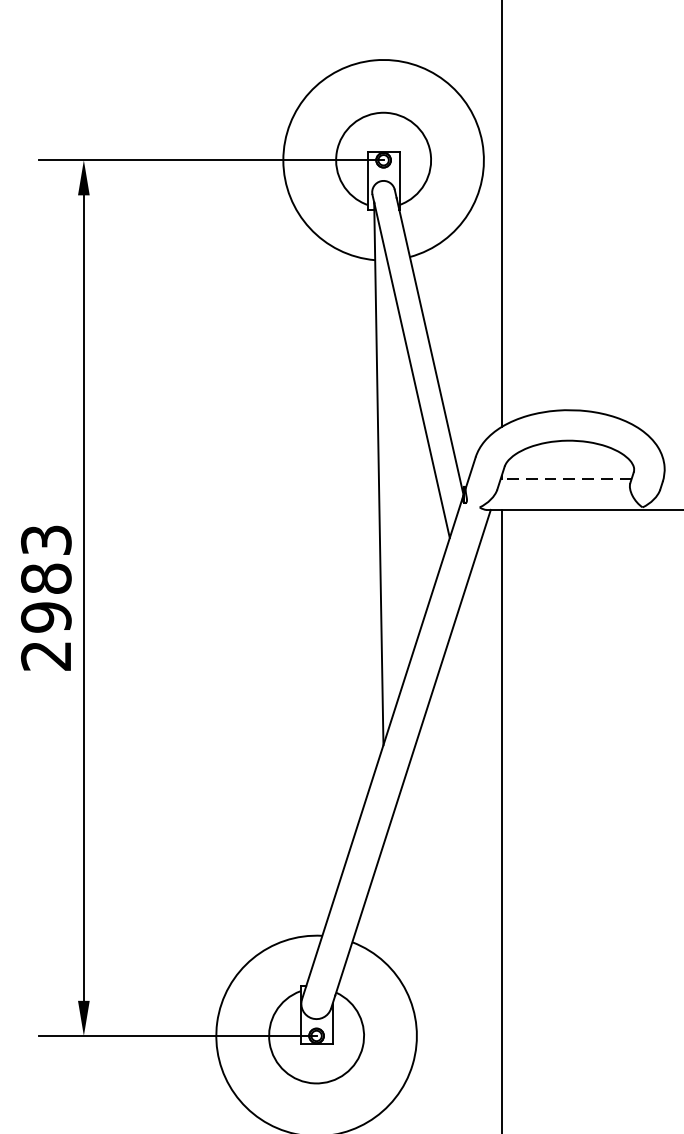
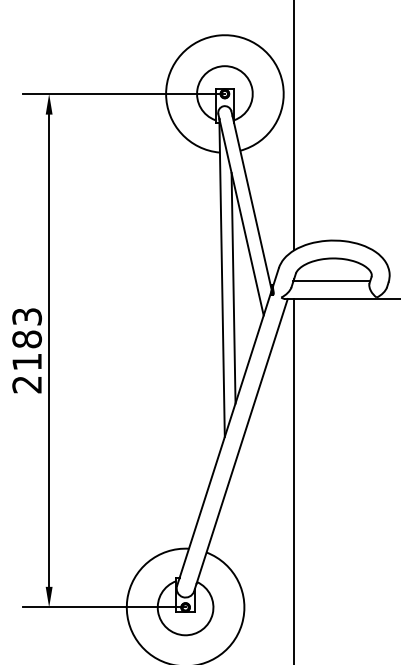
line: (565, 480) -> (331, 281), dashed -> solid
line: (398, 490) -> (233, 287), added
text: (46, 616) -> (27, 361), 2983 -> 2183

